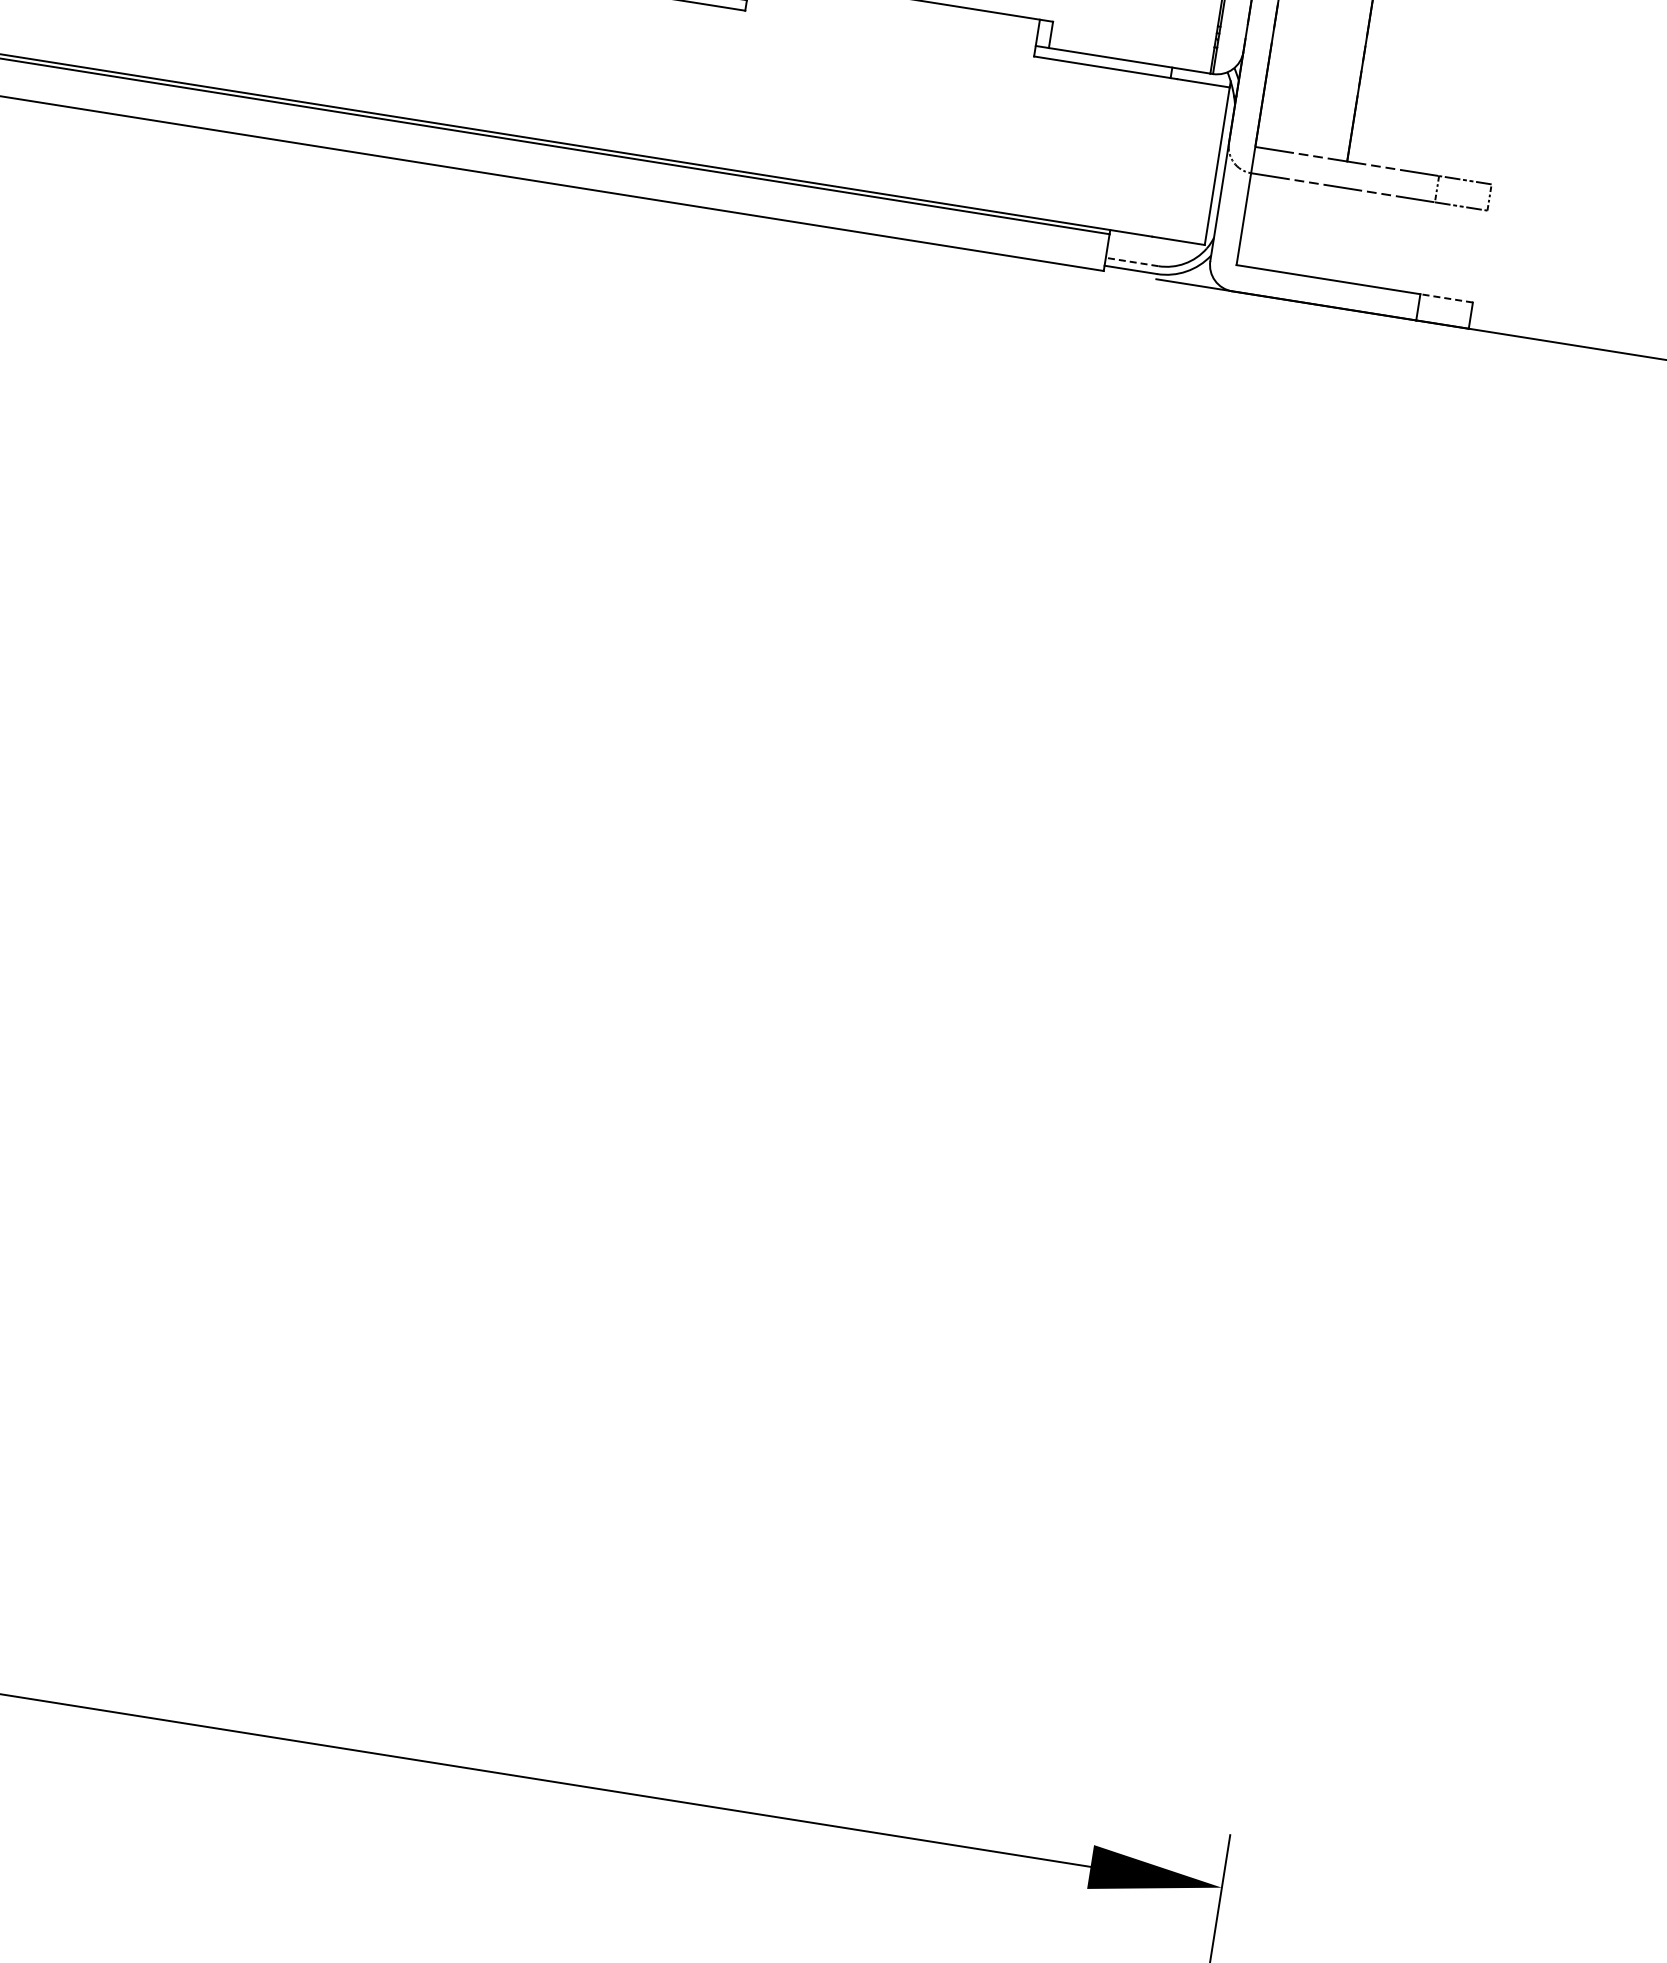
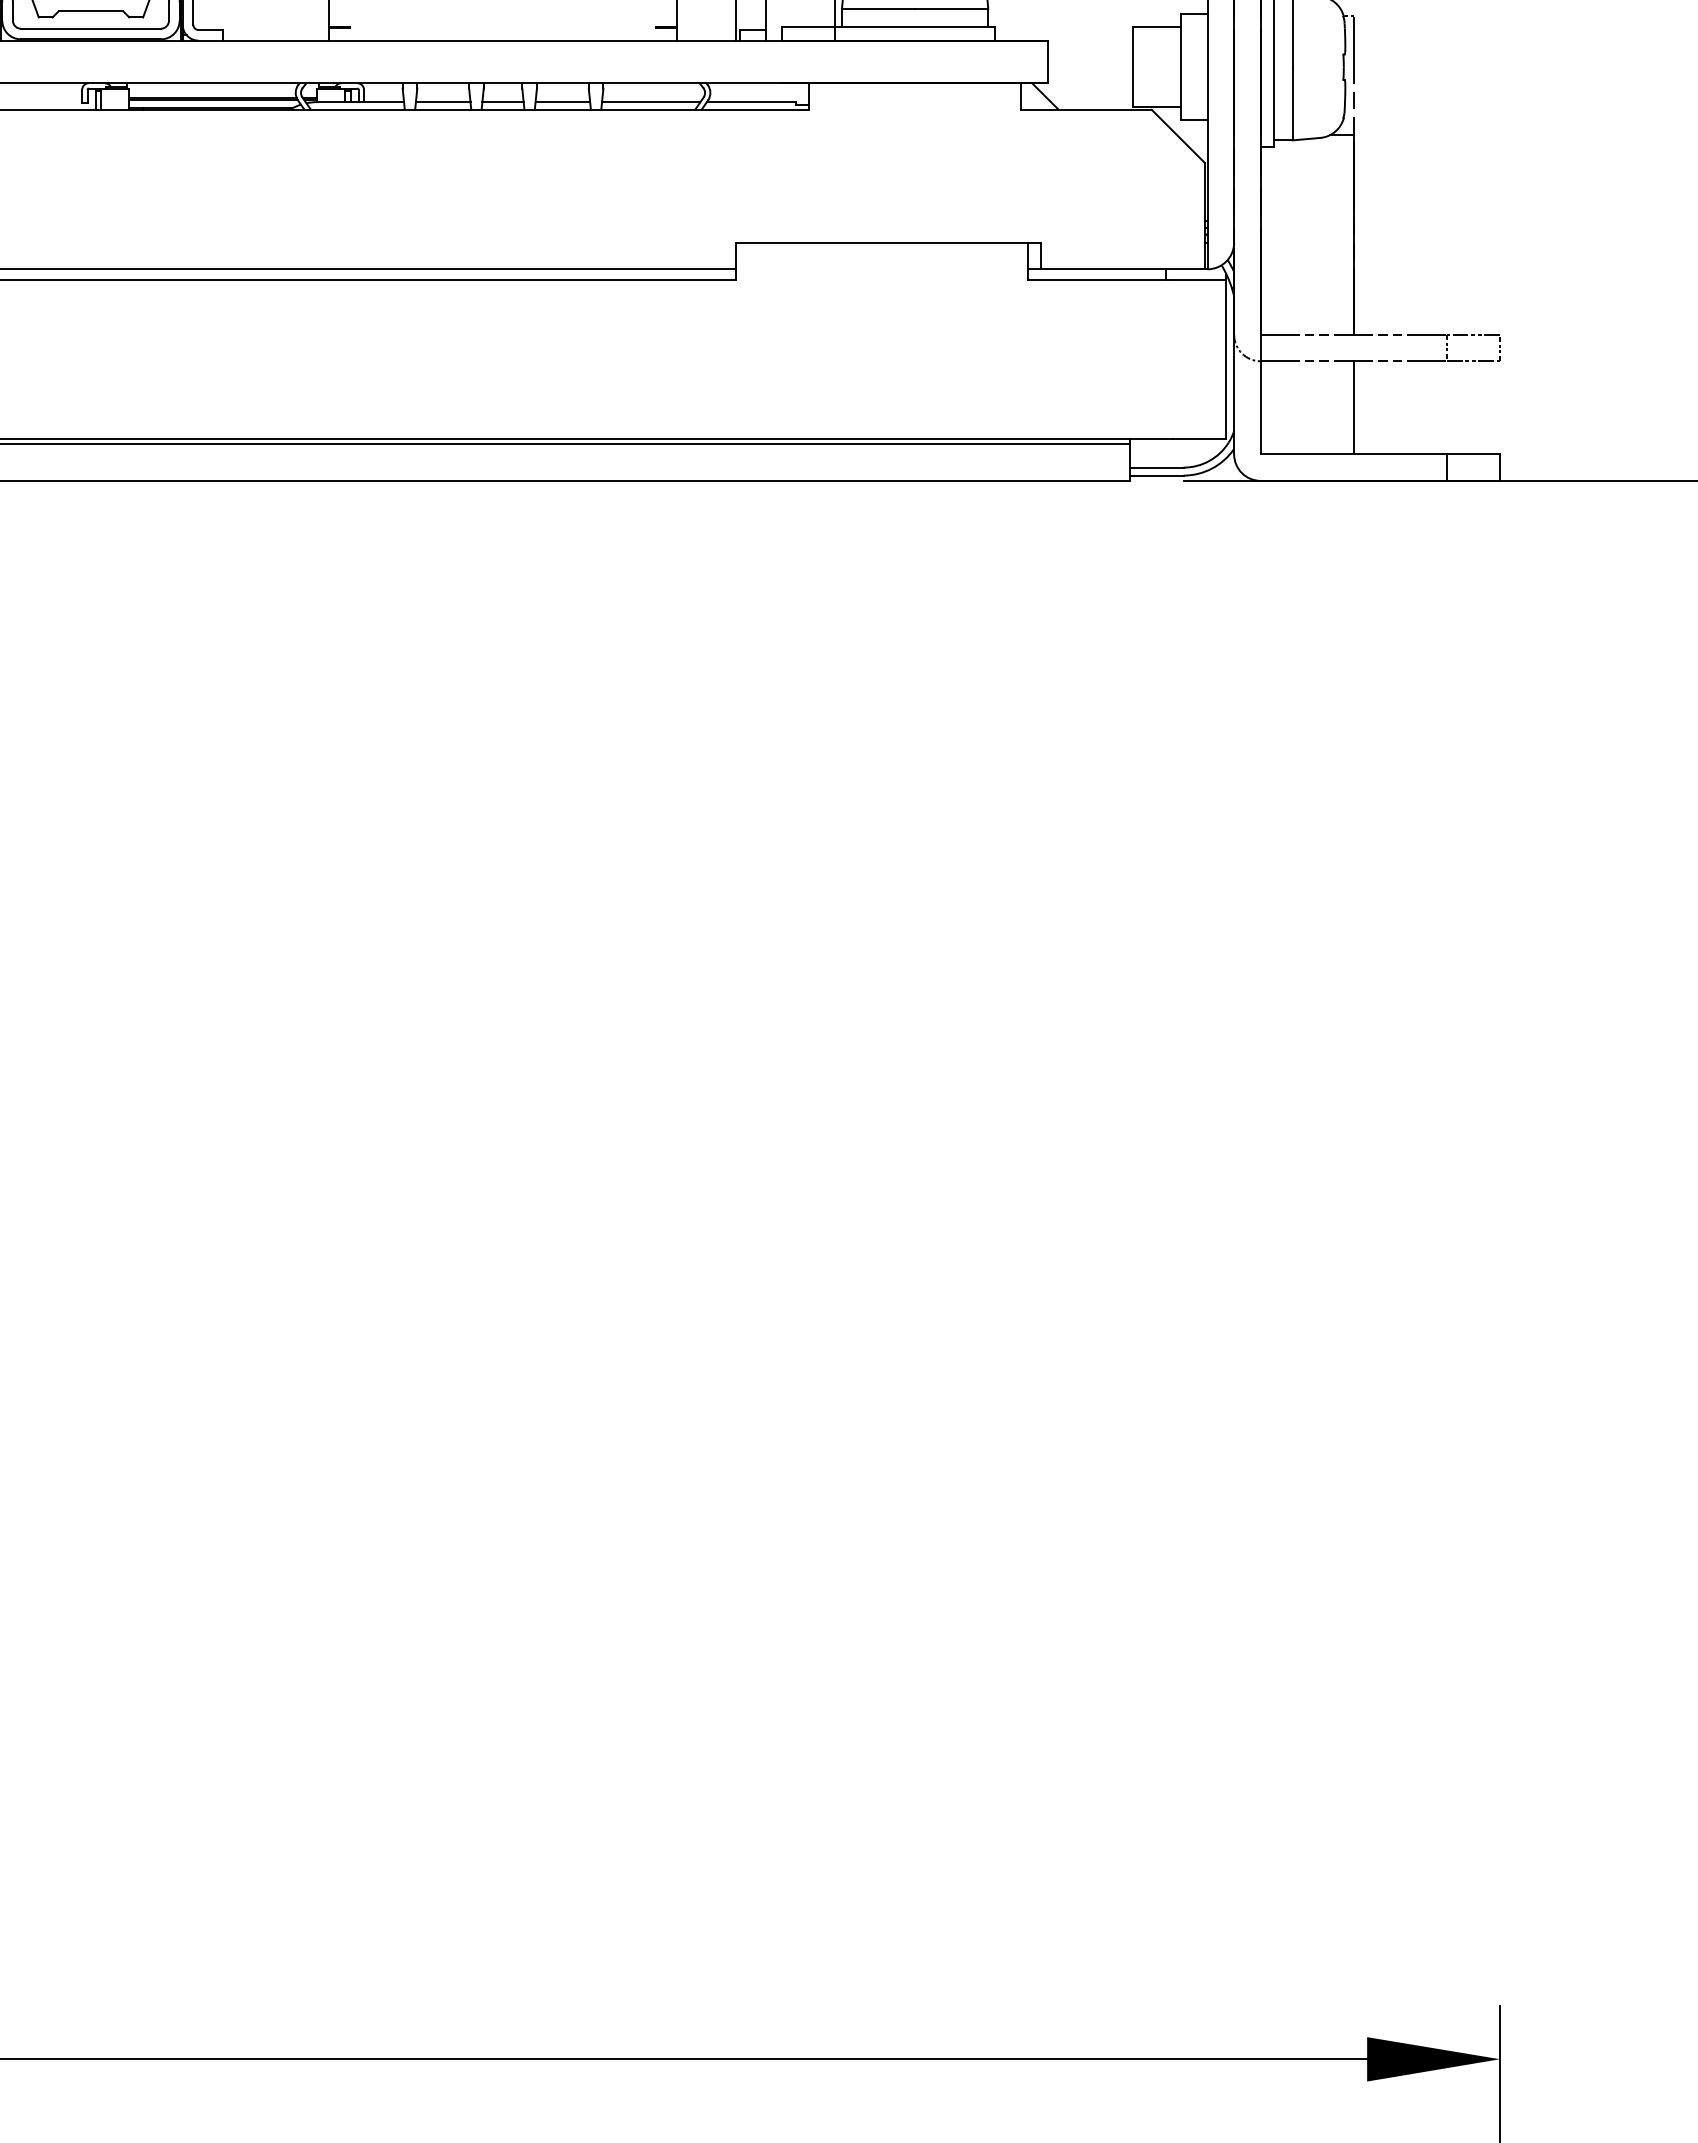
line: (1335, 233) -> (1353, 407), added
line: (1132, 261) -> (1157, 467), dashed -> solid
line: (1446, 298) -> (1473, 454), dashed -> solid

